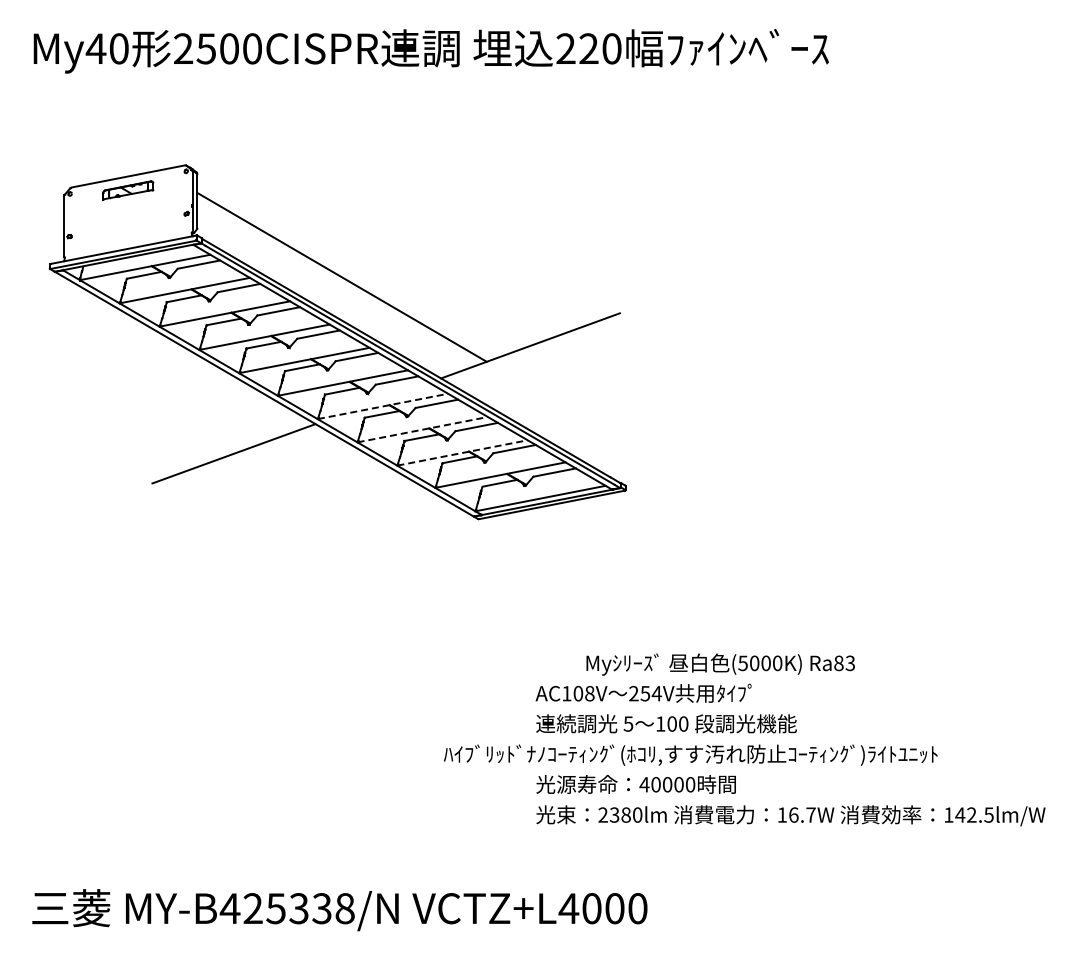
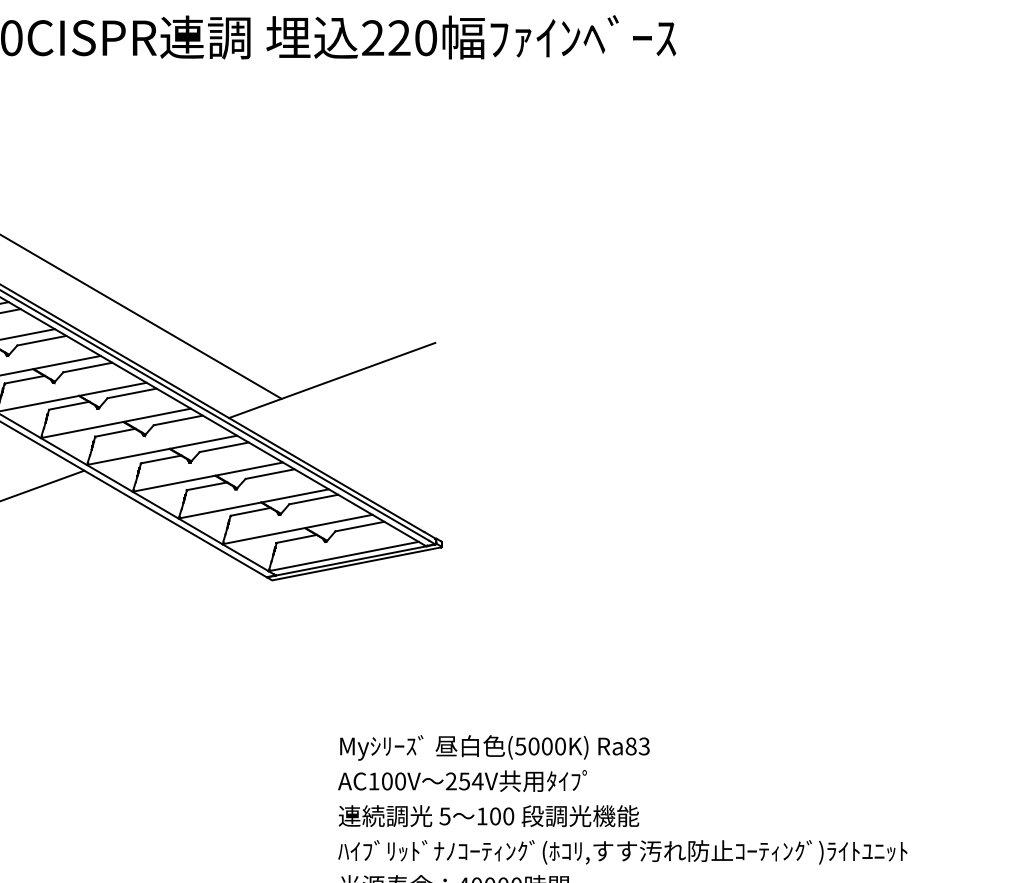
line: (383, 406) -> (162, 450), dashed -> solid
line: (423, 429) -> (208, 476), dashed -> solid
line: (462, 452) -> (253, 503), dashed -> solid
text: (720, 664) -> (494, 747), moved
text: (589, 693) -> (400, 781), AC108V -> AC100V
text: (690, 754) -> (622, 851), moved

